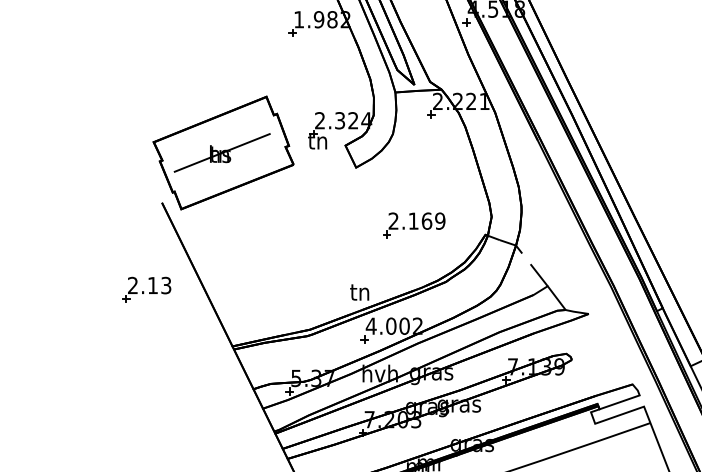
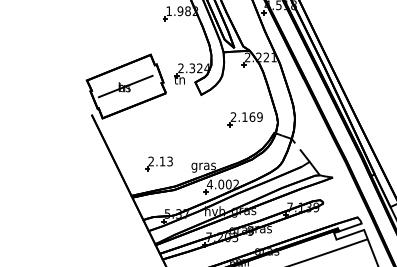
part: (412, 225) -> (244, 119), moved
part: (145, 289) -> (158, 163), moved
text: (359, 294) -> (203, 166), tn -> gras

